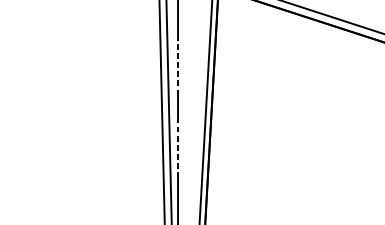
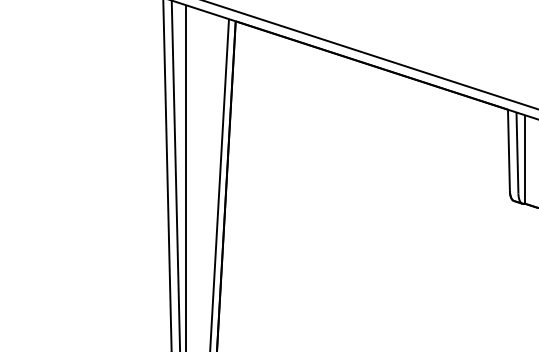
line: (177, 64) -> (186, 113), dashed -> solid
line: (177, 147) -> (186, 213), dashed -> solid

